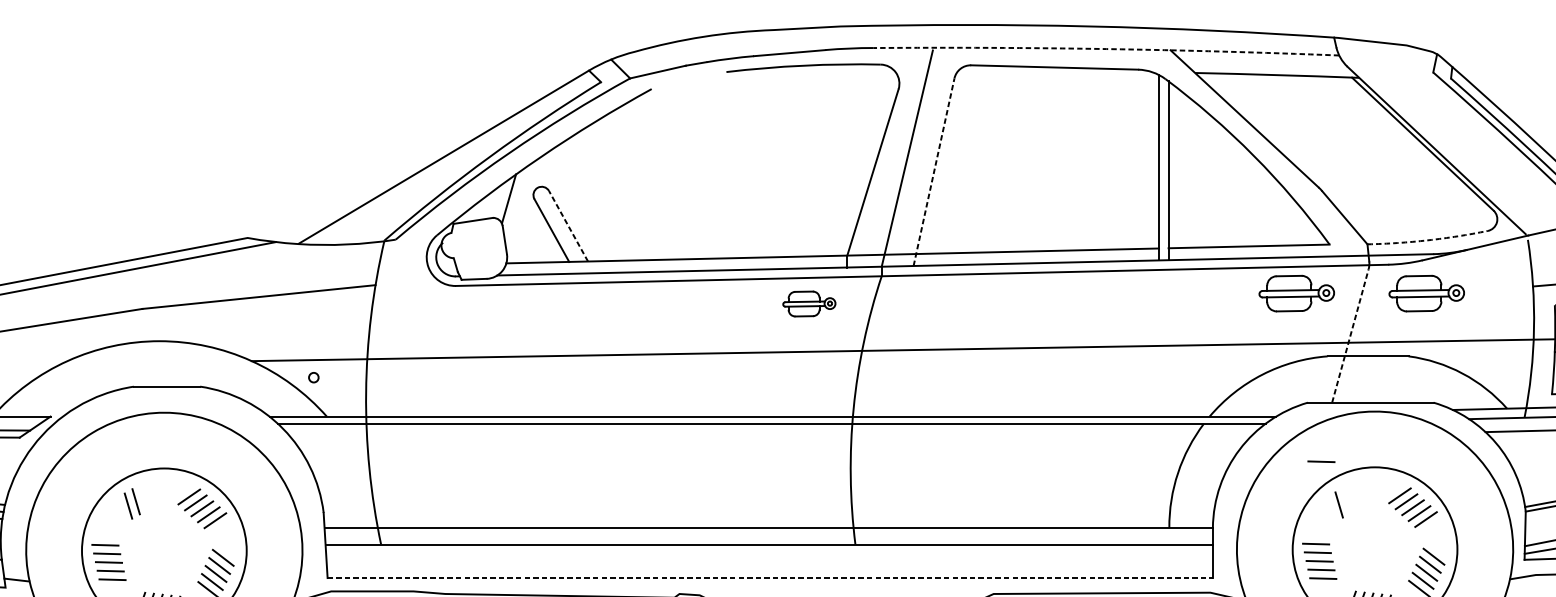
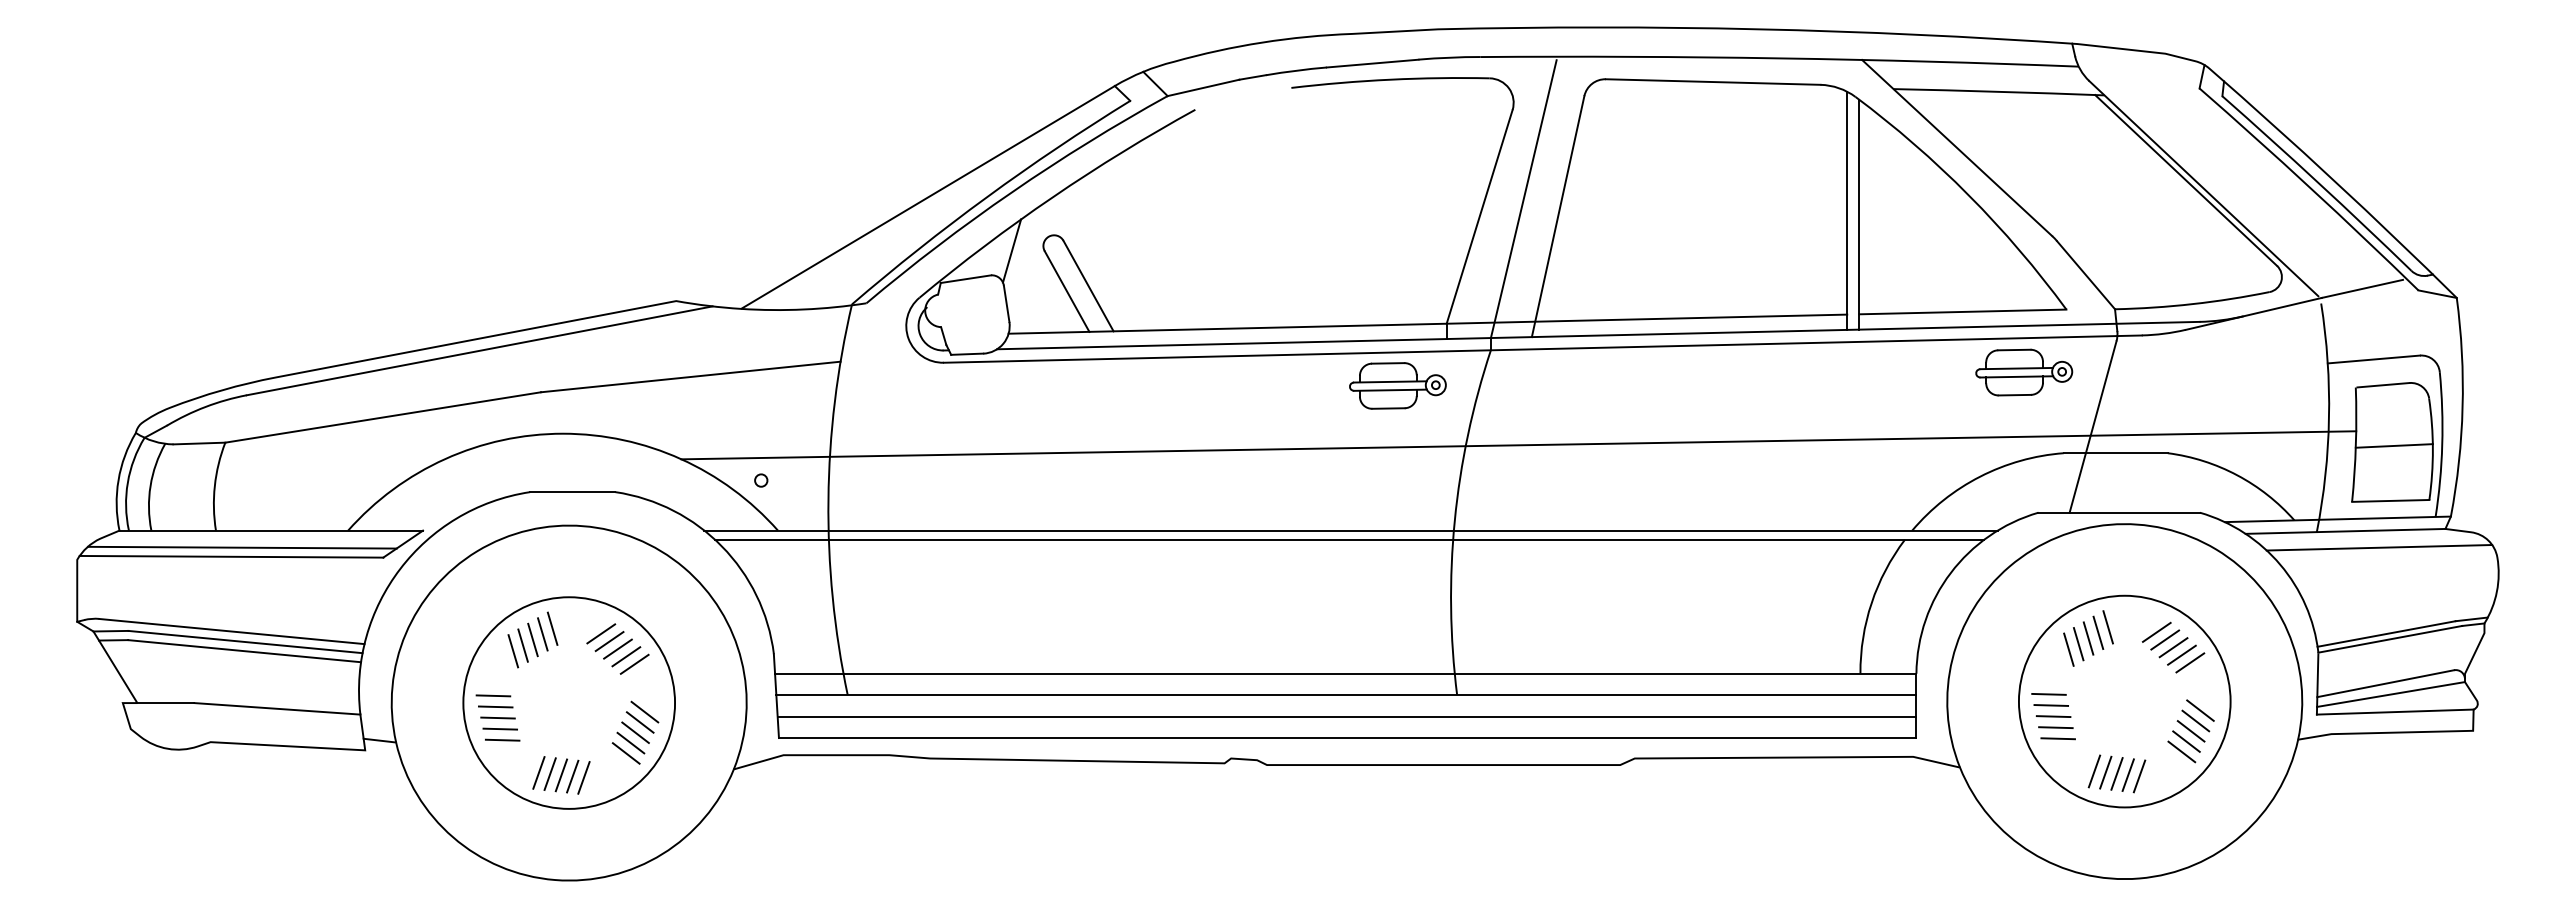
arc: (1106, 49) -> (1779, 58), dashed -> solid
line: (934, 172) -> (1558, 216), dashed -> solid
line: (568, 226) -> (1088, 286), dashed -> solid
arc: (1427, 240) -> (2192, 304), dashed -> solid
part: (1426, 293) -> (2191, 372), removed
part: (809, 303) -> (1397, 385), size x1.43
line: (1350, 335) -> (2093, 426), dashed -> solid
line: (1321, 461) -> (2055, 588), removed
line: (151, 492) -> (552, 628), added
line: (1361, 492) -> (2107, 627), added
line: (1354, 495) -> (2098, 632), added
line: (143, 497) -> (542, 634), added
line: (1346, 500) -> (2088, 638), added
line: (1331, 509) -> (2068, 649), added
line: (121, 510) -> (513, 651), added
line: (769, 561) -> (1346, 716), added
line: (770, 578) -> (1347, 738), dashed -> solid

